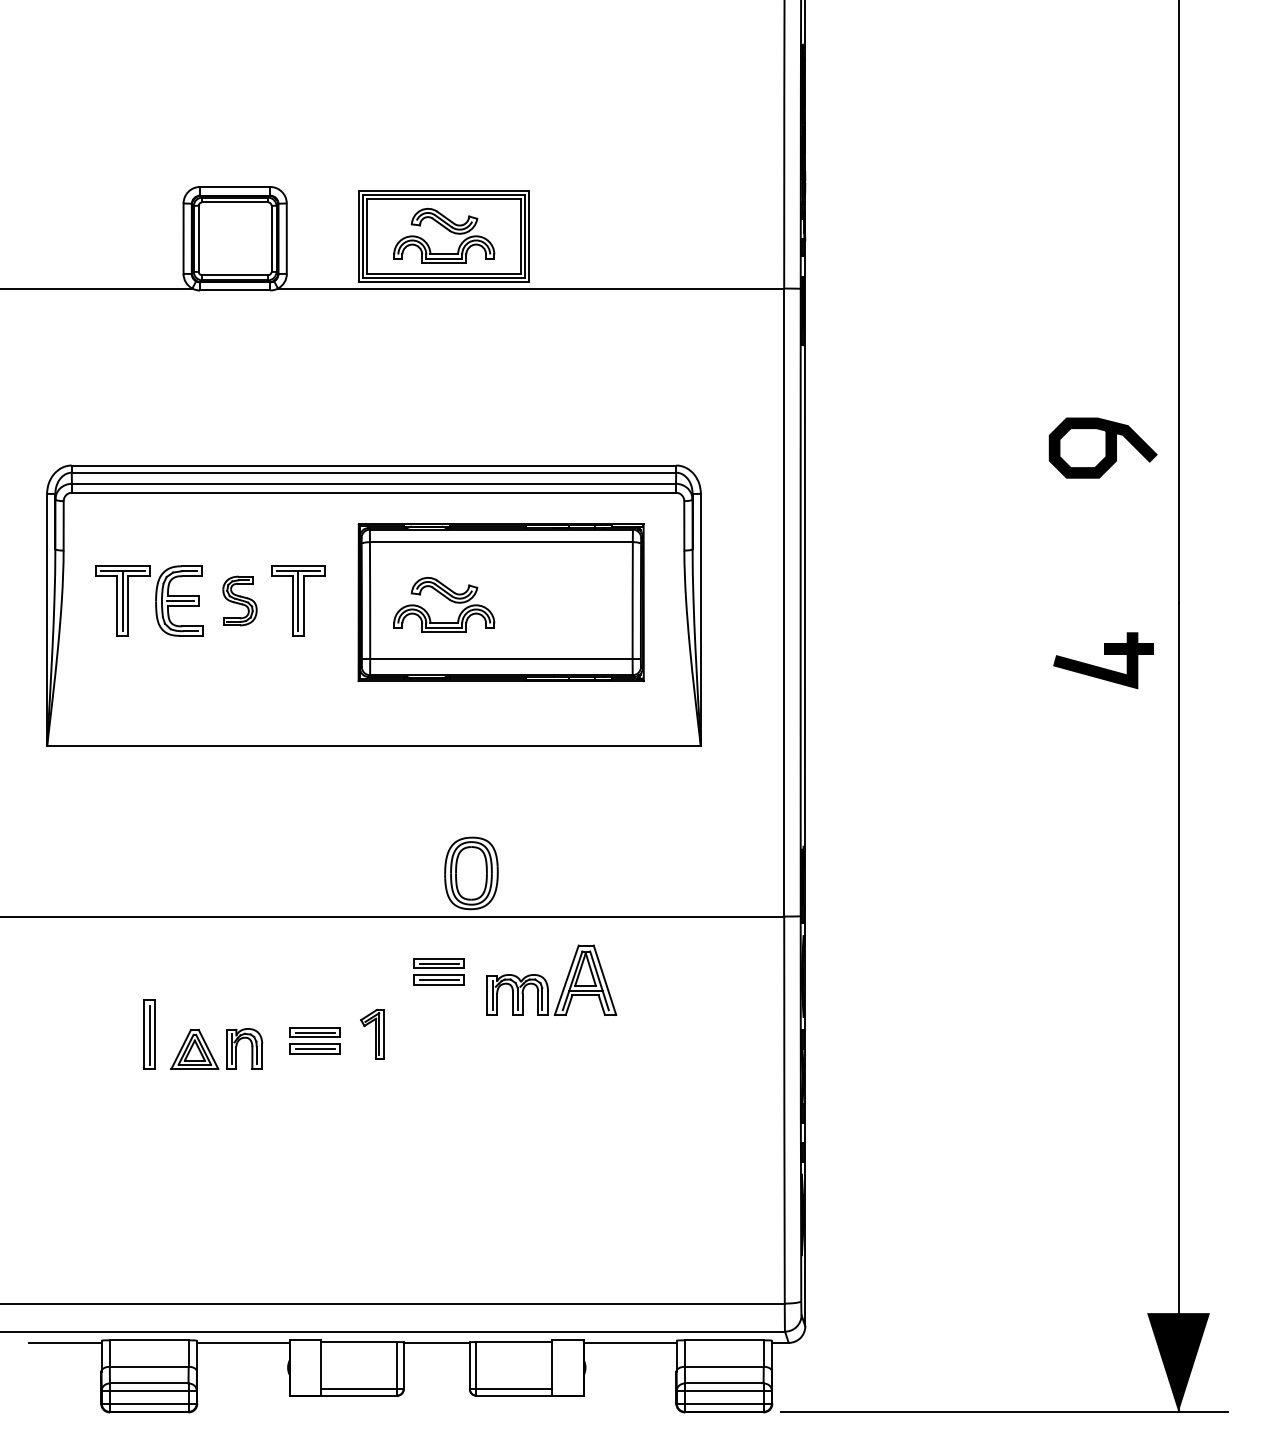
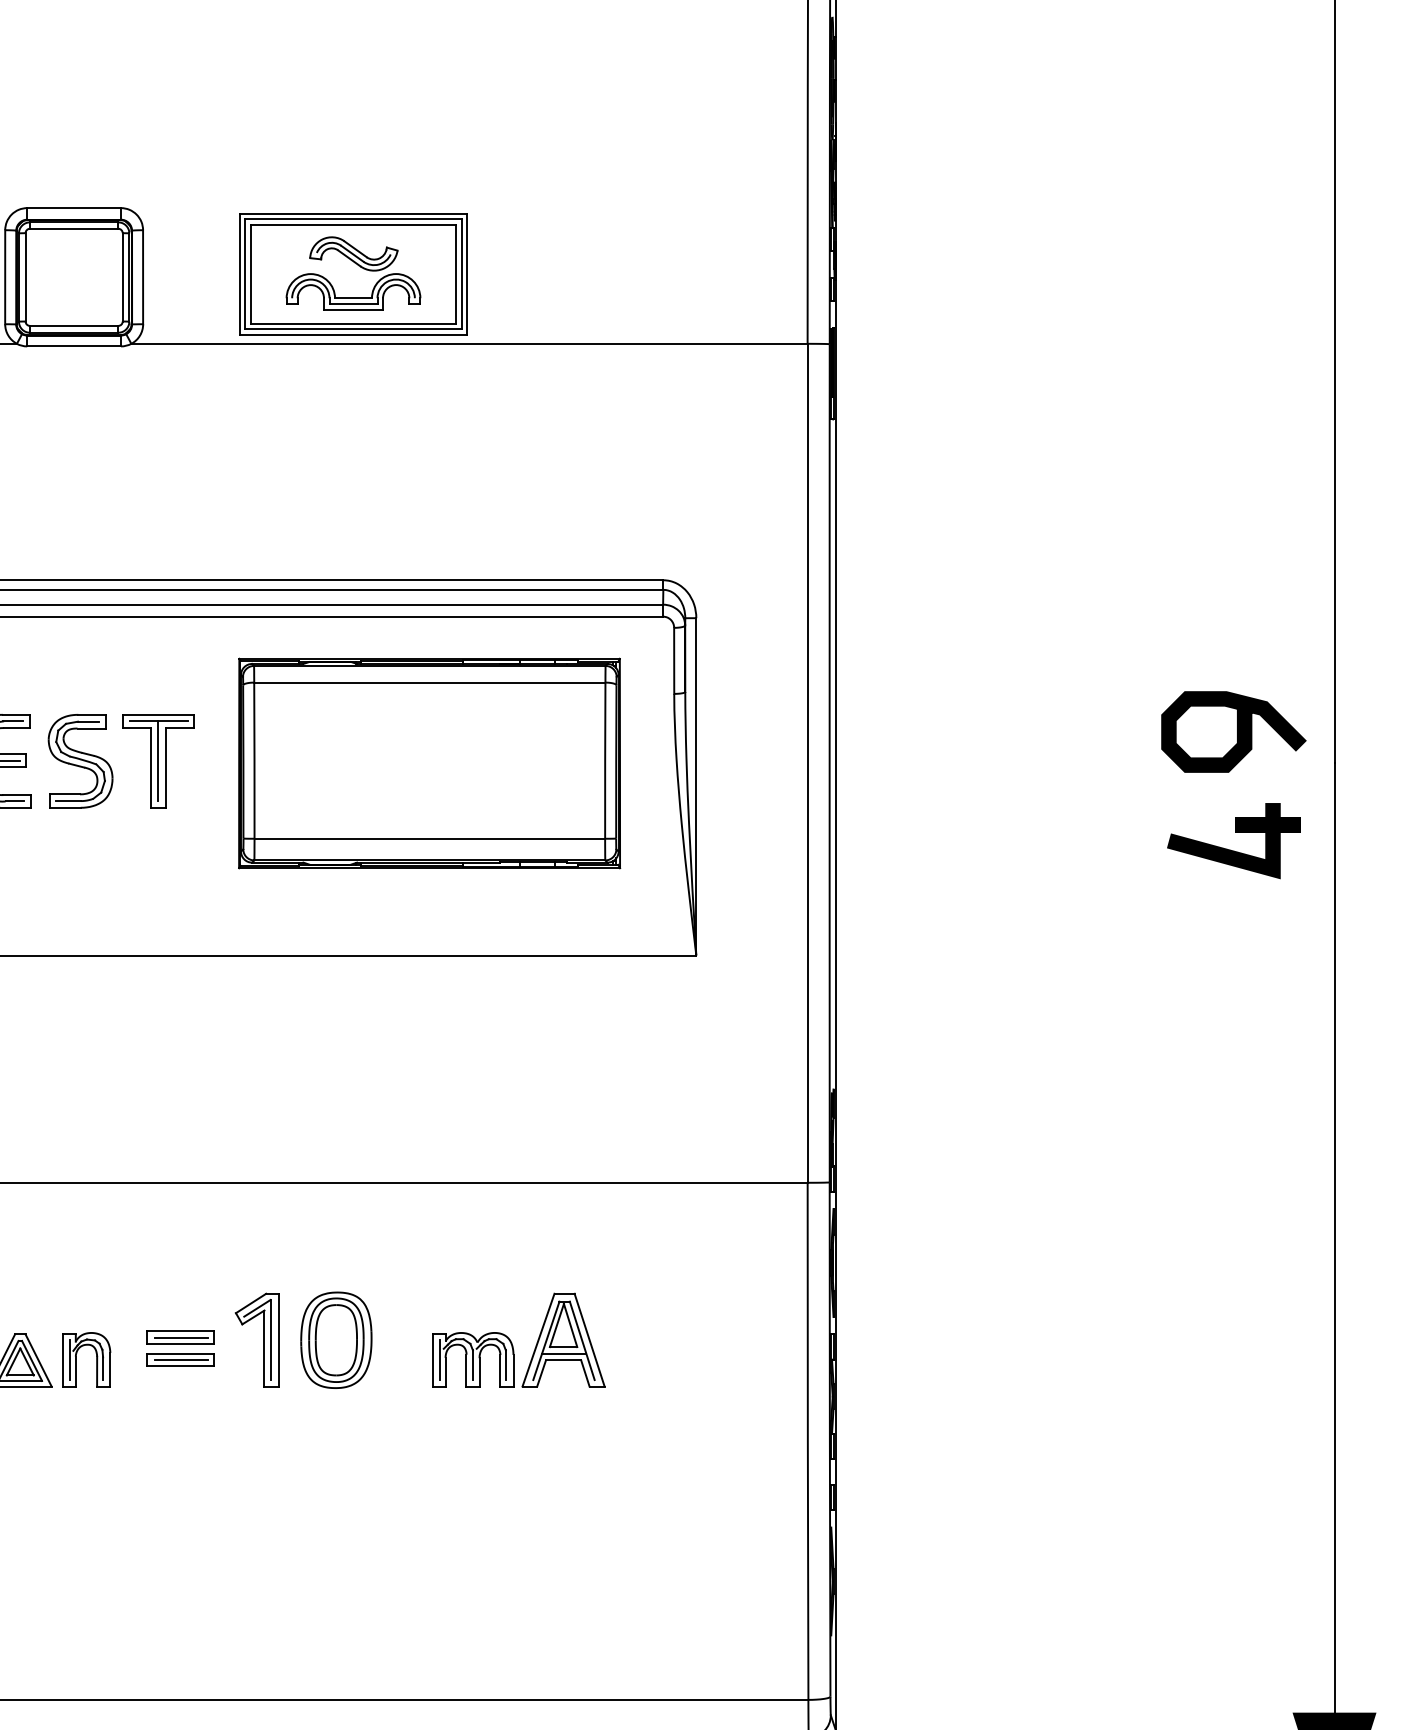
curve: (1105, 447) -> (1236, 731), moved
part: (239, 600) -> (79, 760), size x1.43
part: (444, 604) -> (353, 765), removed
part: (471, 873) -> (336, 1340), moved
part: (438, 971) -> (345, 1256), removed
part: (551, 979) -> (518, 1339), moved
part: (372, 1033) -> (257, 1339), size x1.43

